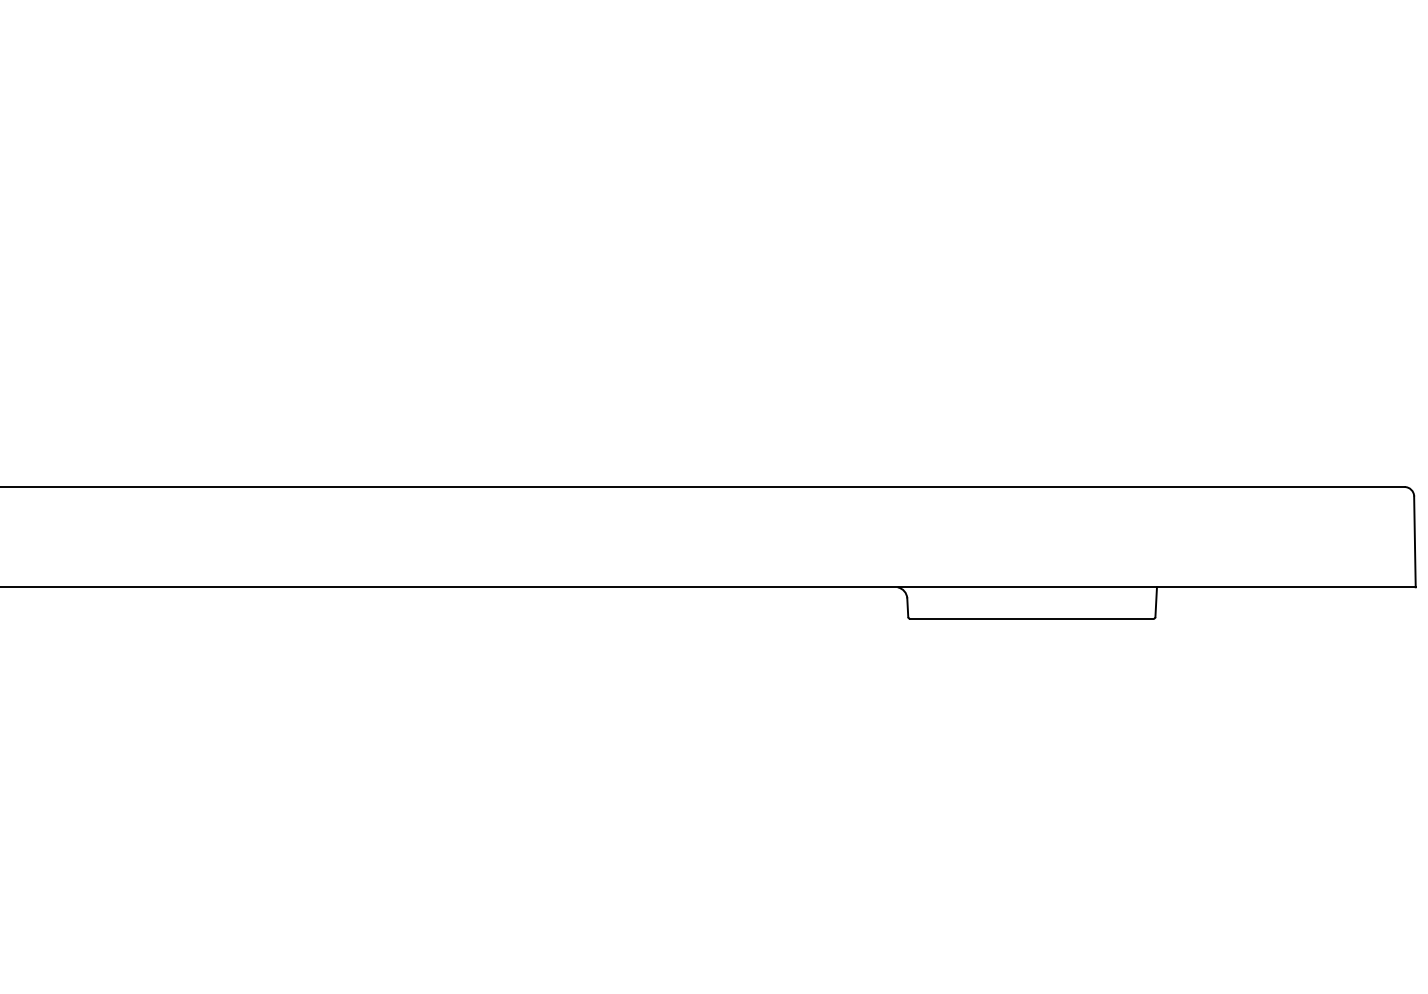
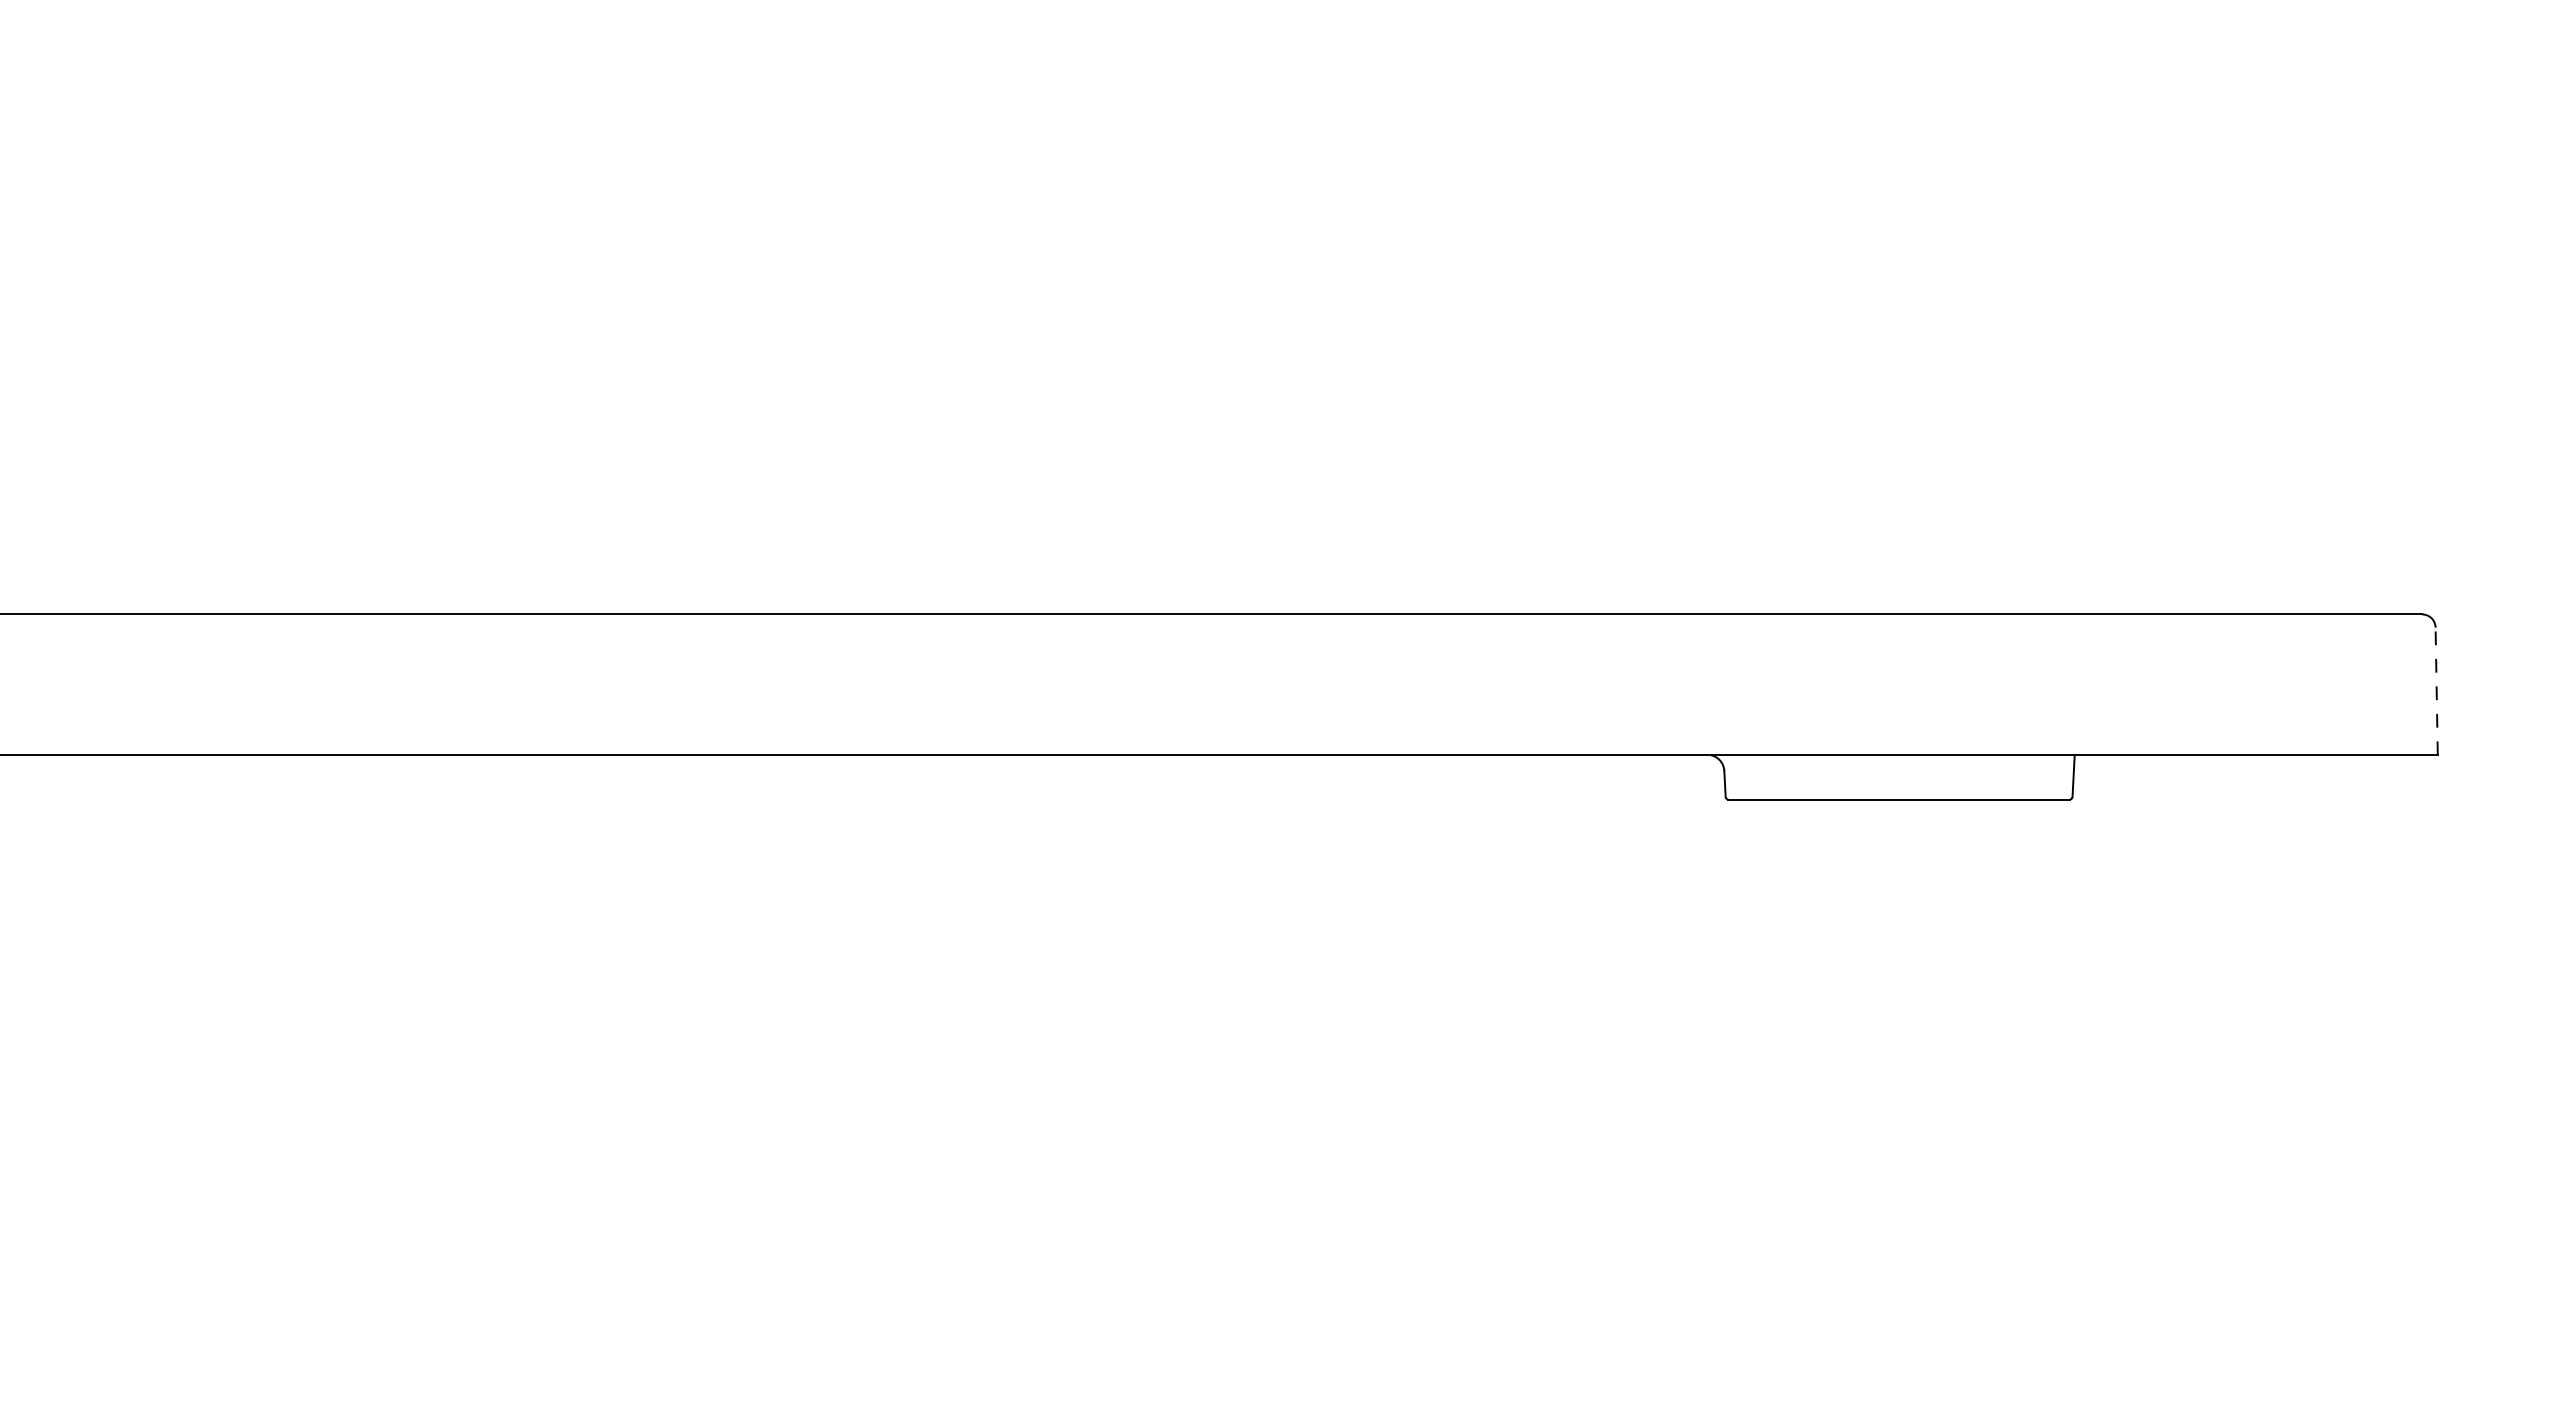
line: (1414, 541) -> (2436, 691), solid -> dashed

